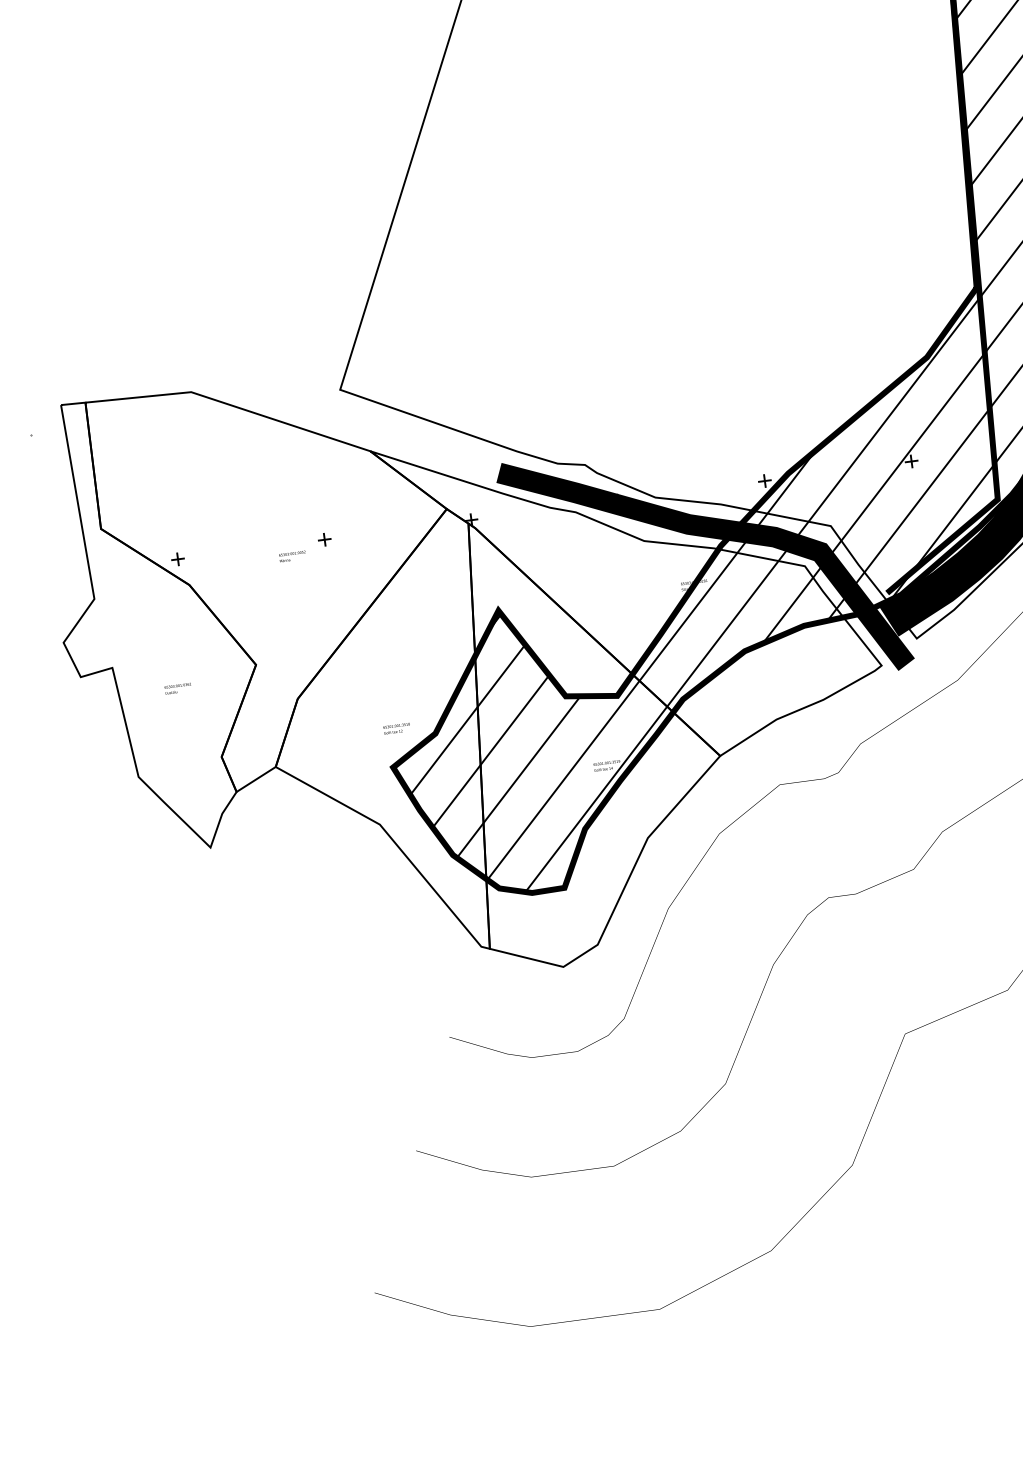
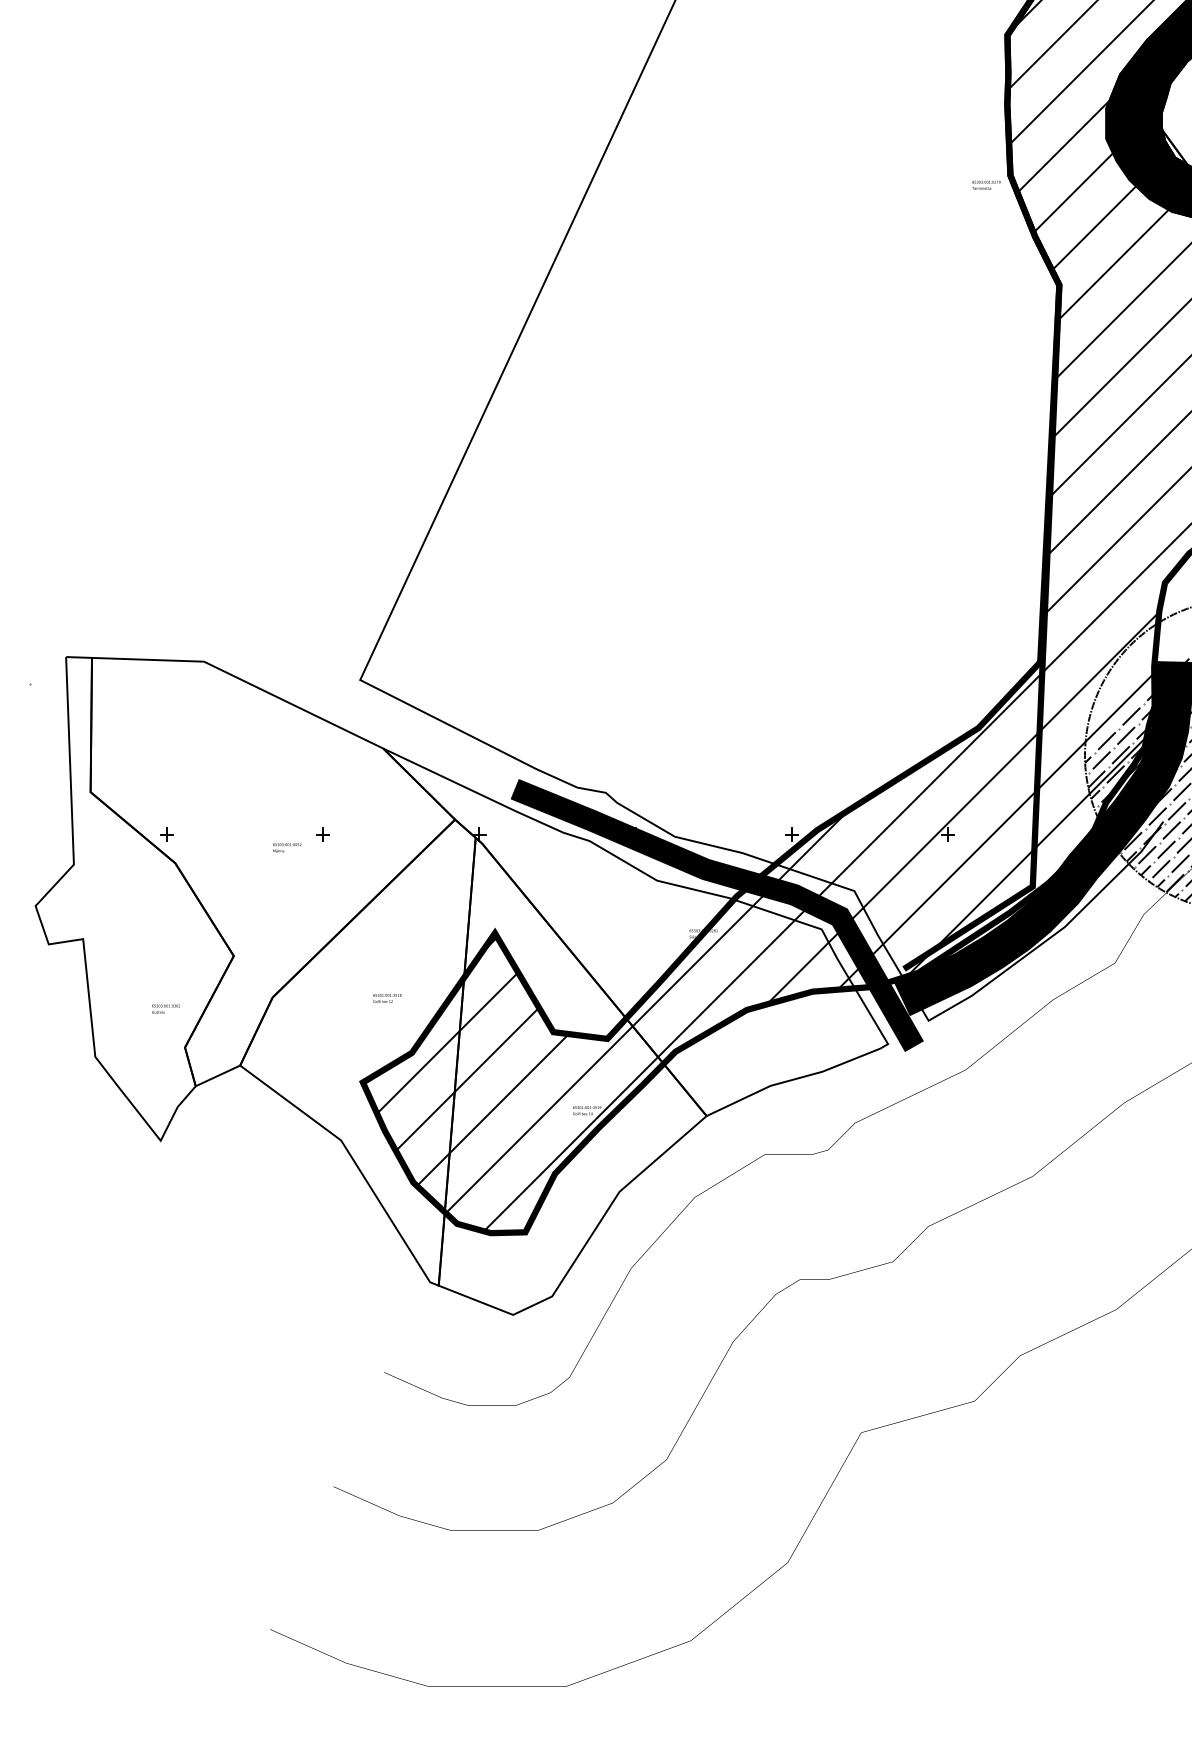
text: (178, 688) -> (166, 1008), moved
text: (397, 728) -> (387, 998), moved

